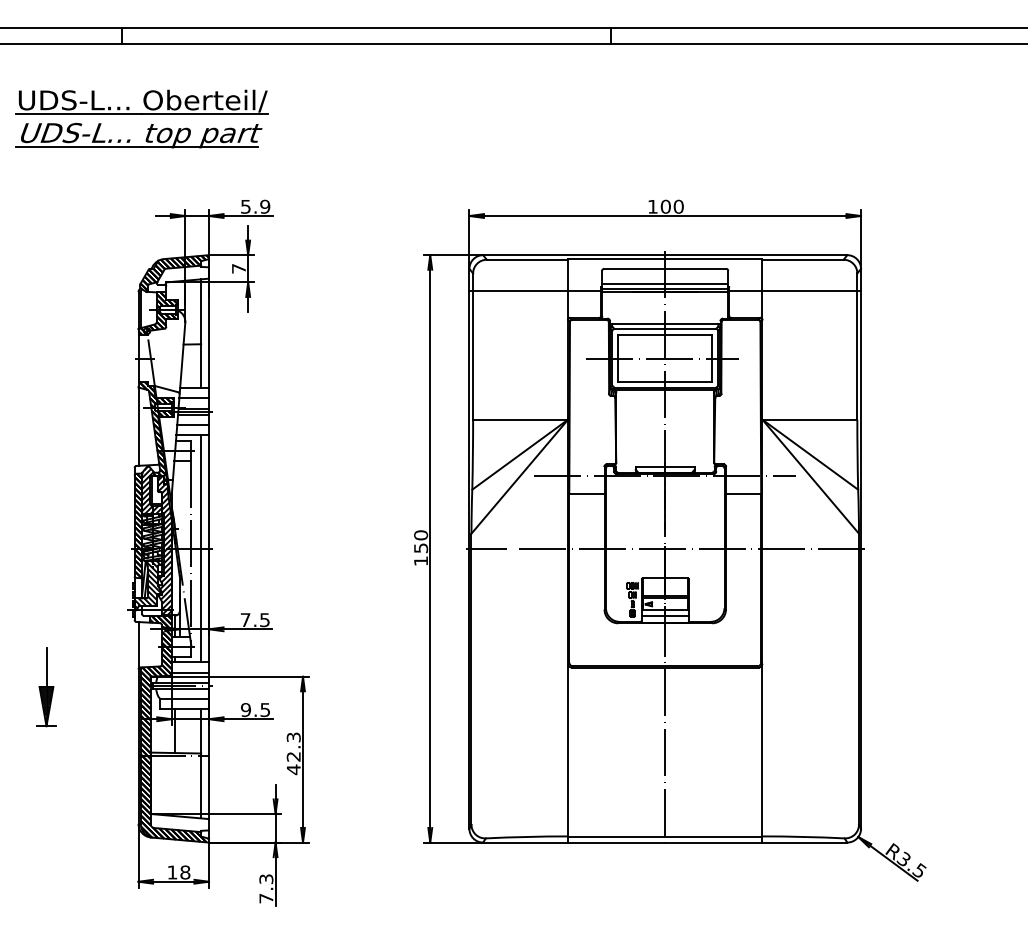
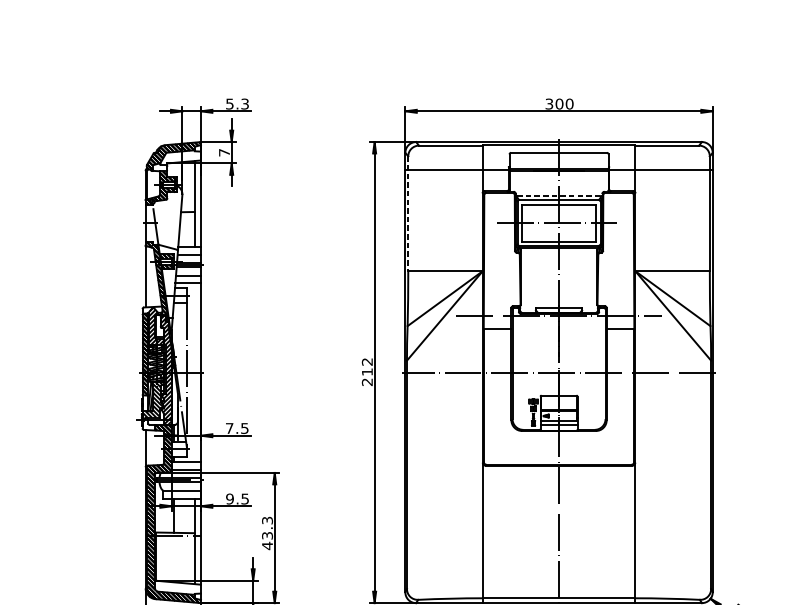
part: (141, 118) -> (147, 34), removed
text: (265, 206) -> (245, 103), 5.9 -> 5.3
text: (652, 206) -> (549, 103), 100 -> 300
line: (665, 283) -> (559, 164), removed
line: (665, 323) -> (559, 195), solid -> dashed
line: (473, 347) -> (408, 214), solid -> dashed
line: (201, 548) -> (195, 372), removed
text: (421, 548) -> (367, 372), 150 -> 212
part: (46, 687) -> (73, 481), removed
text: (293, 756) -> (267, 535), 42.3 -> 43.3

